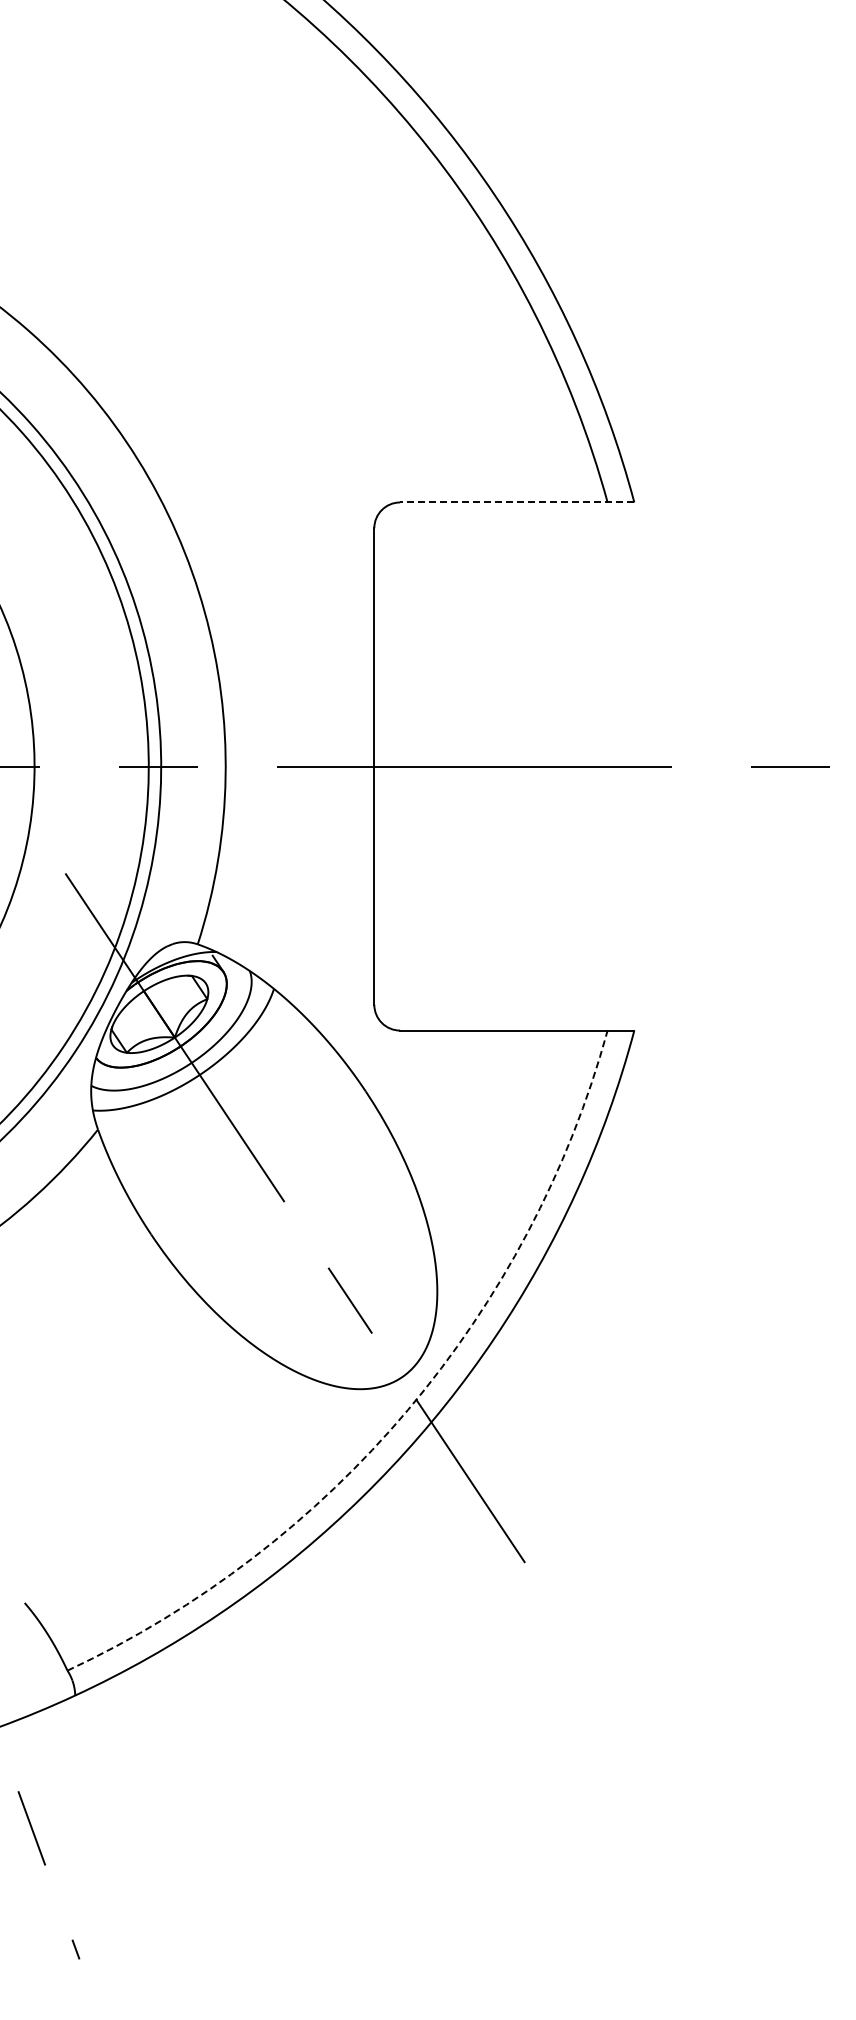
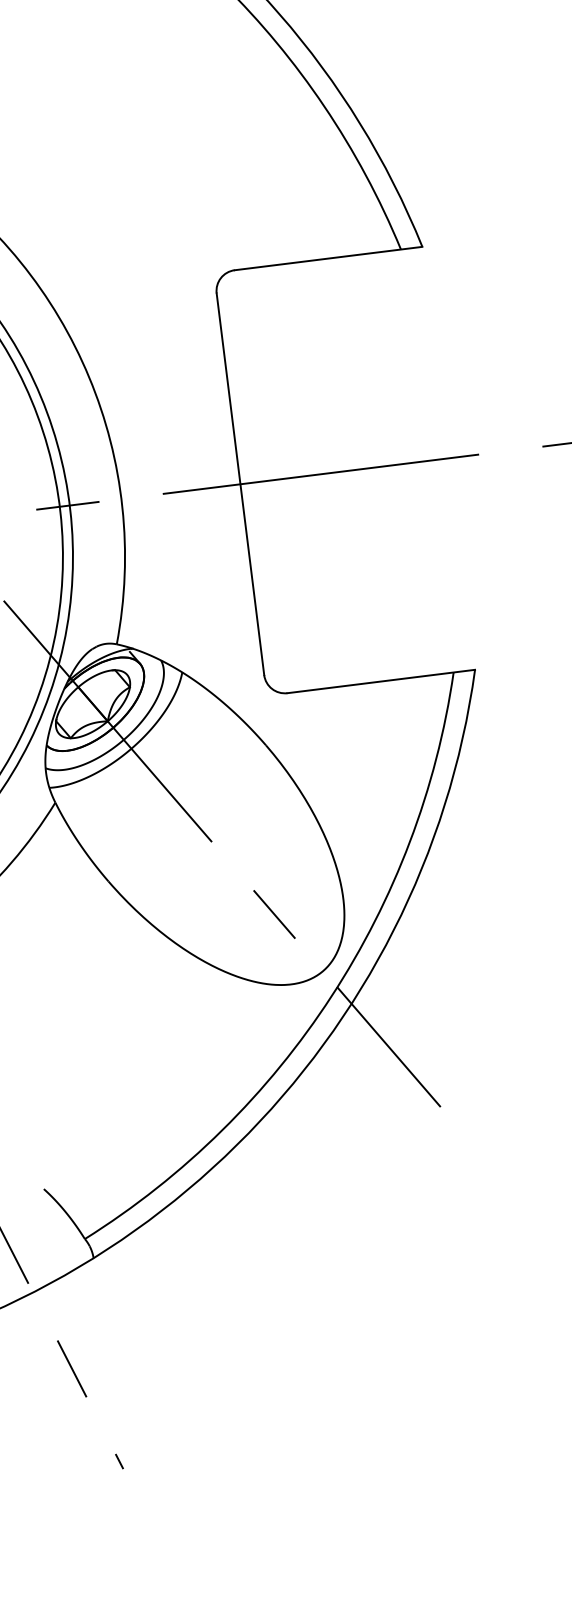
line: (516, 502) -> (327, 258), dashed -> solid
arc: (407, 1410) -> (331, 996), dashed -> solid

